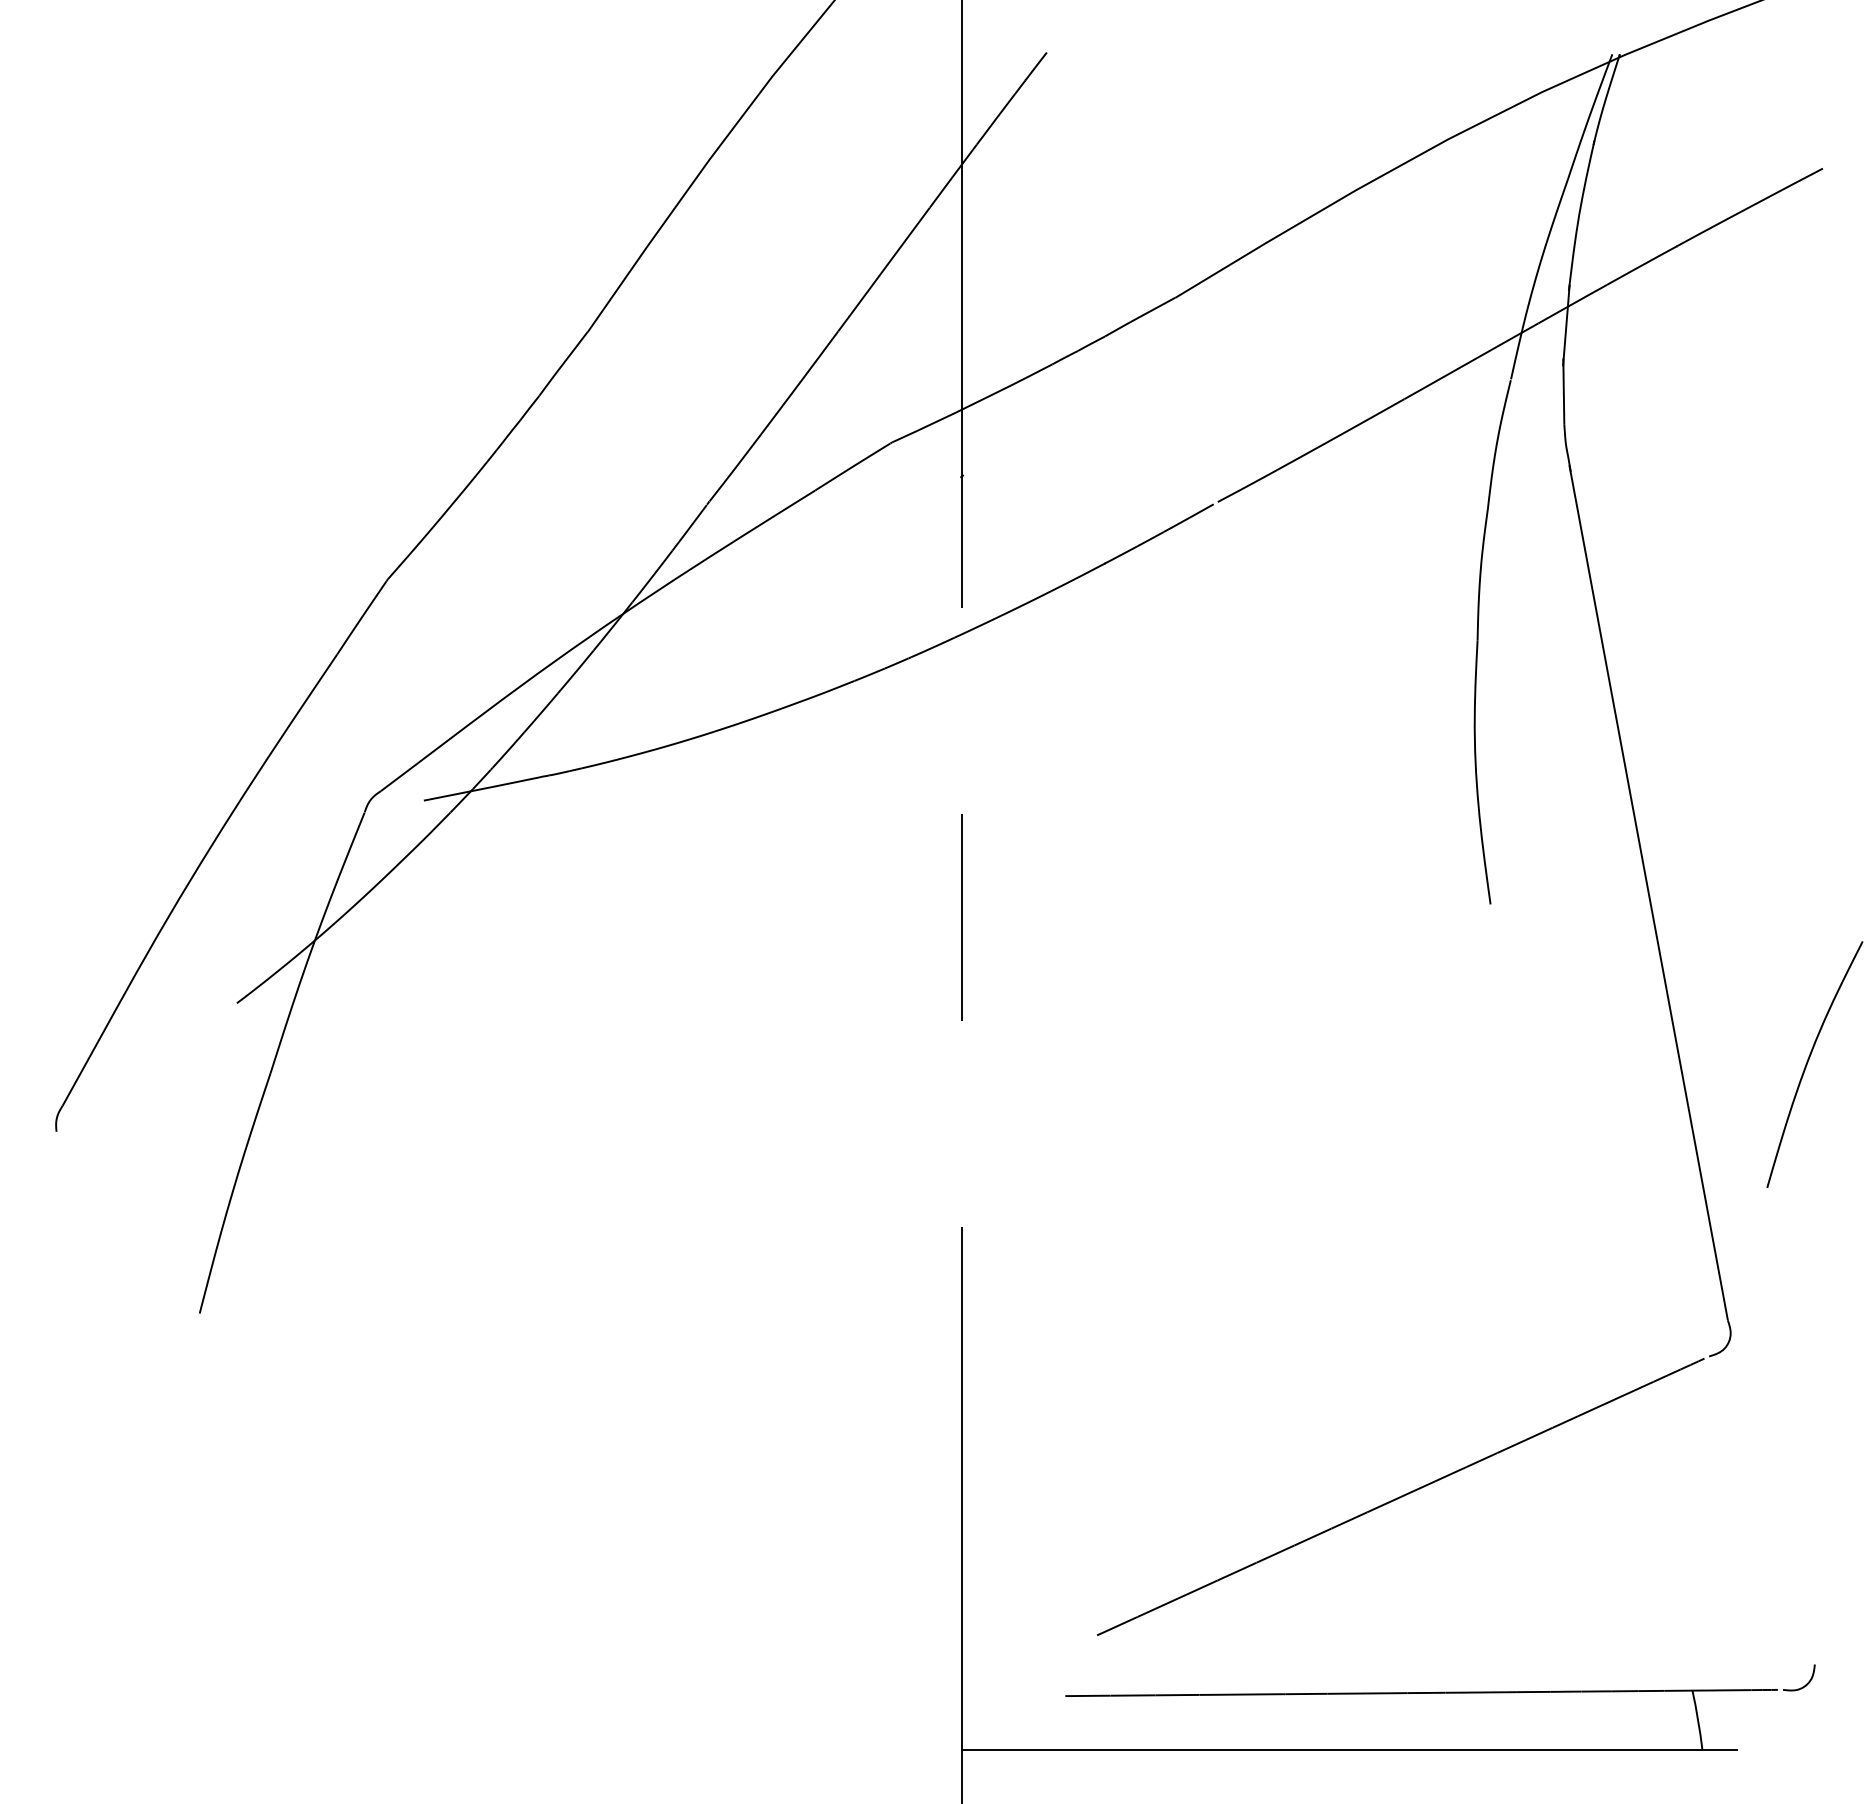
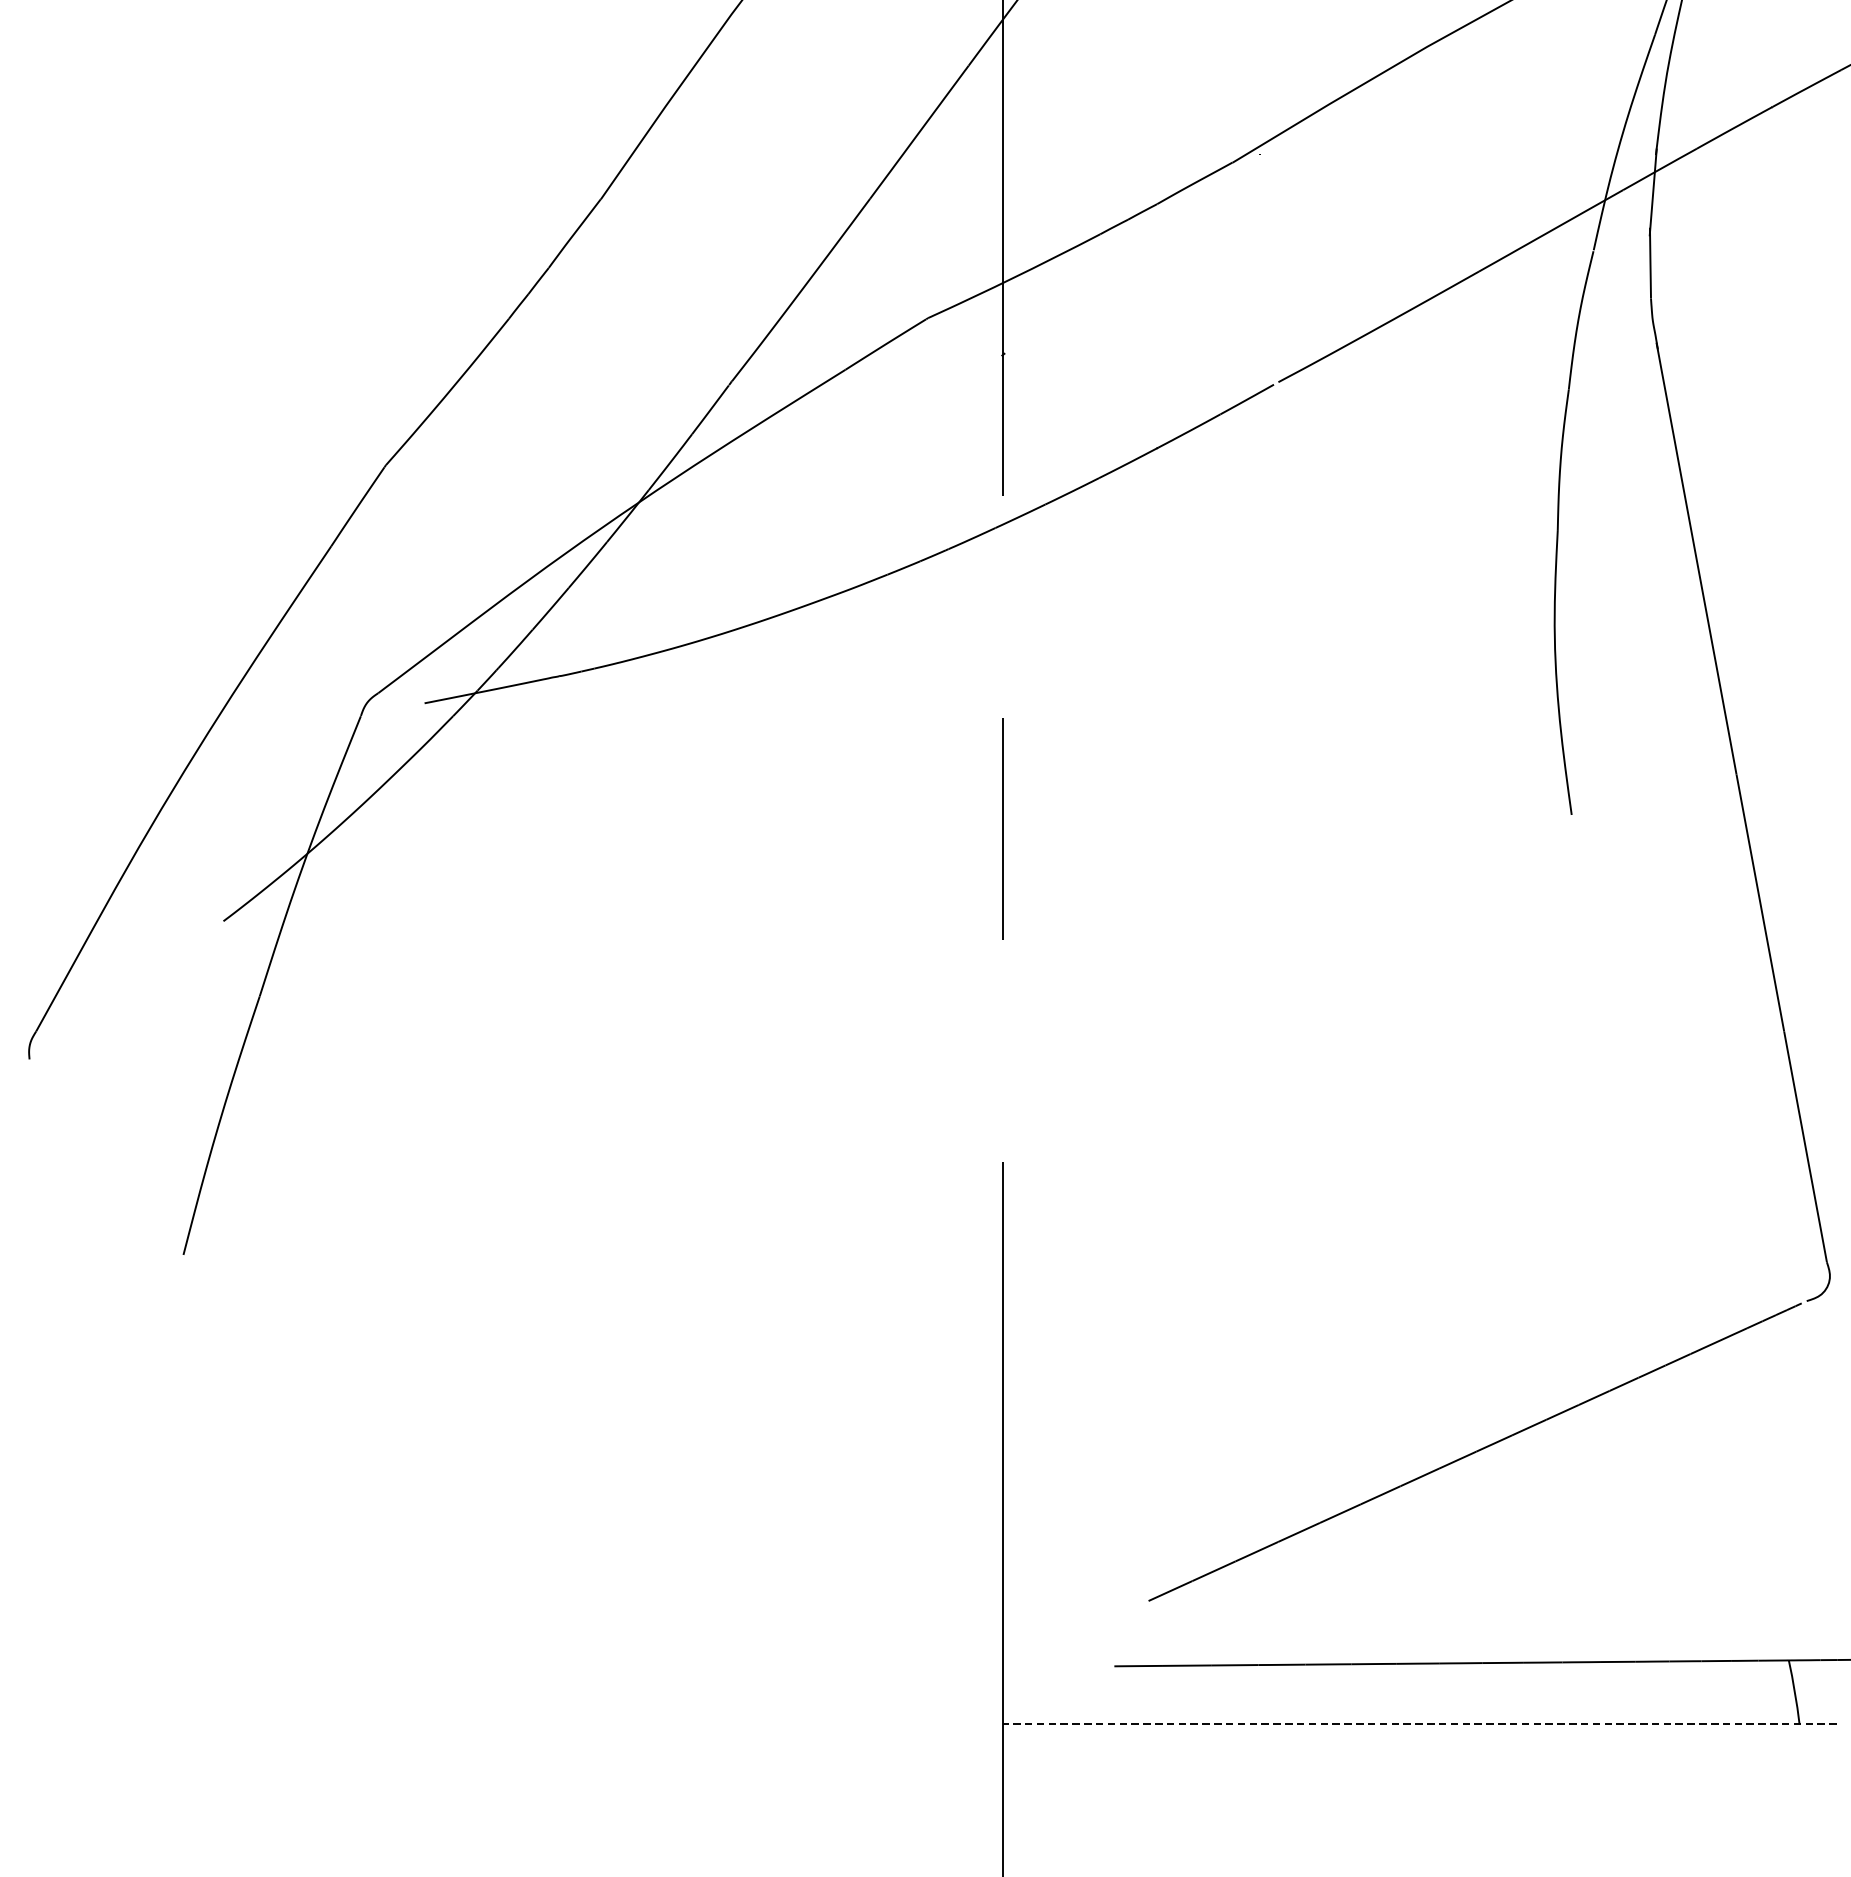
line: (1349, 1749) -> (1420, 1723), solid -> dashed

